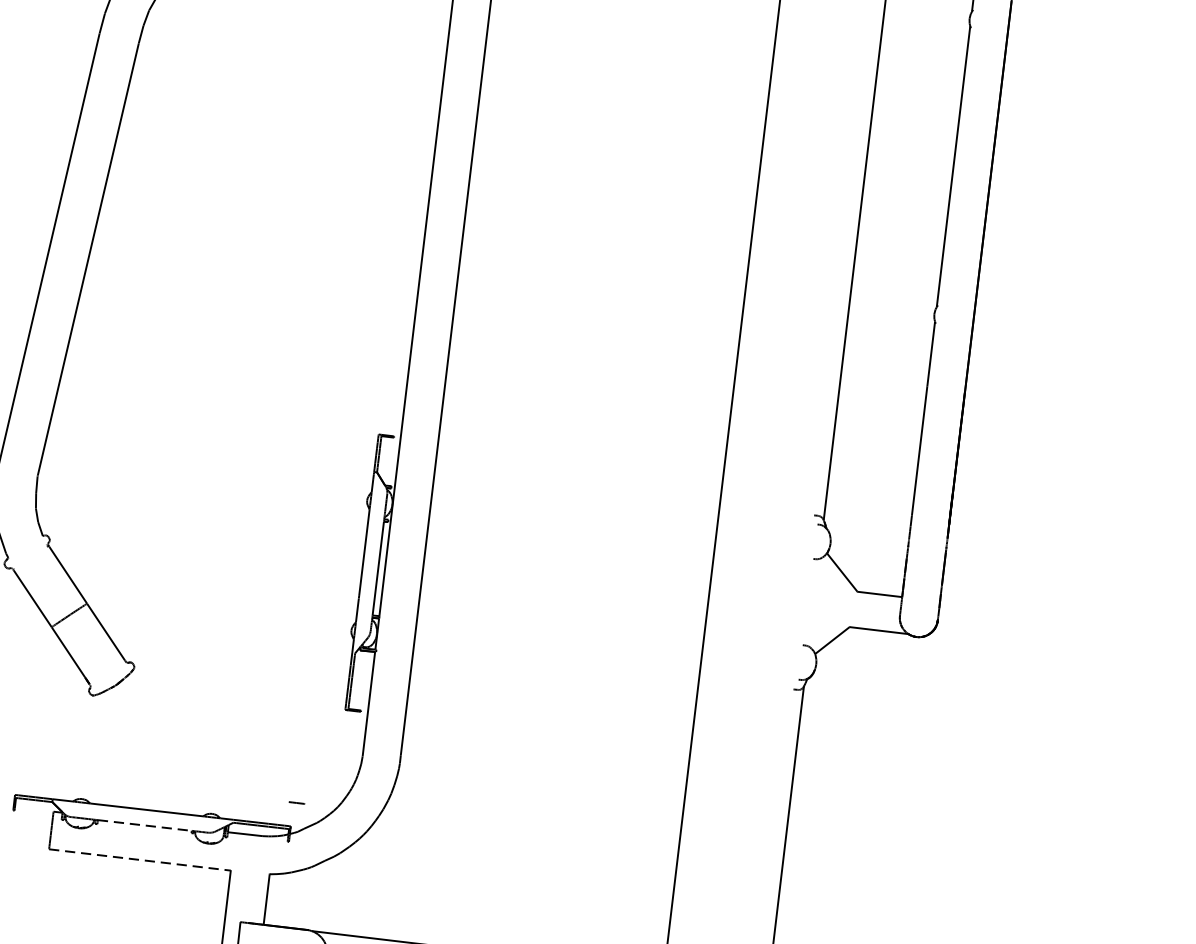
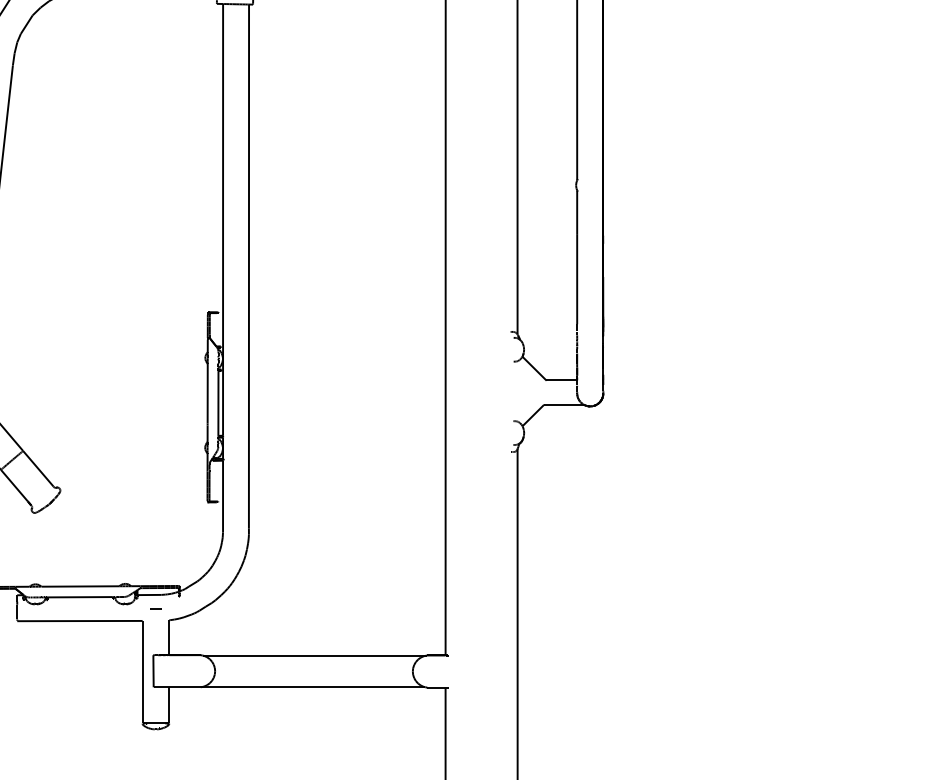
line: (296, 802) -> (155, 608), moved
line: (144, 825) -> (80, 597), dashed -> solid
line: (139, 860) -> (79, 621), dashed -> solid

